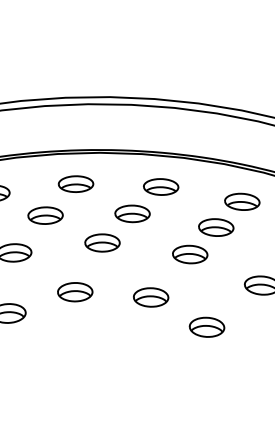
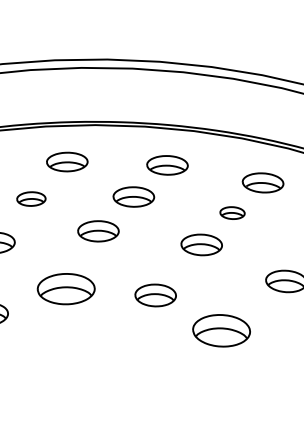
part: (45, 215) -> (31, 198), size x0.7
part: (216, 227) -> (232, 213), size x0.6
part: (75, 292) -> (66, 289), size x1.4
part: (206, 326) -> (220, 329), size x1.4

